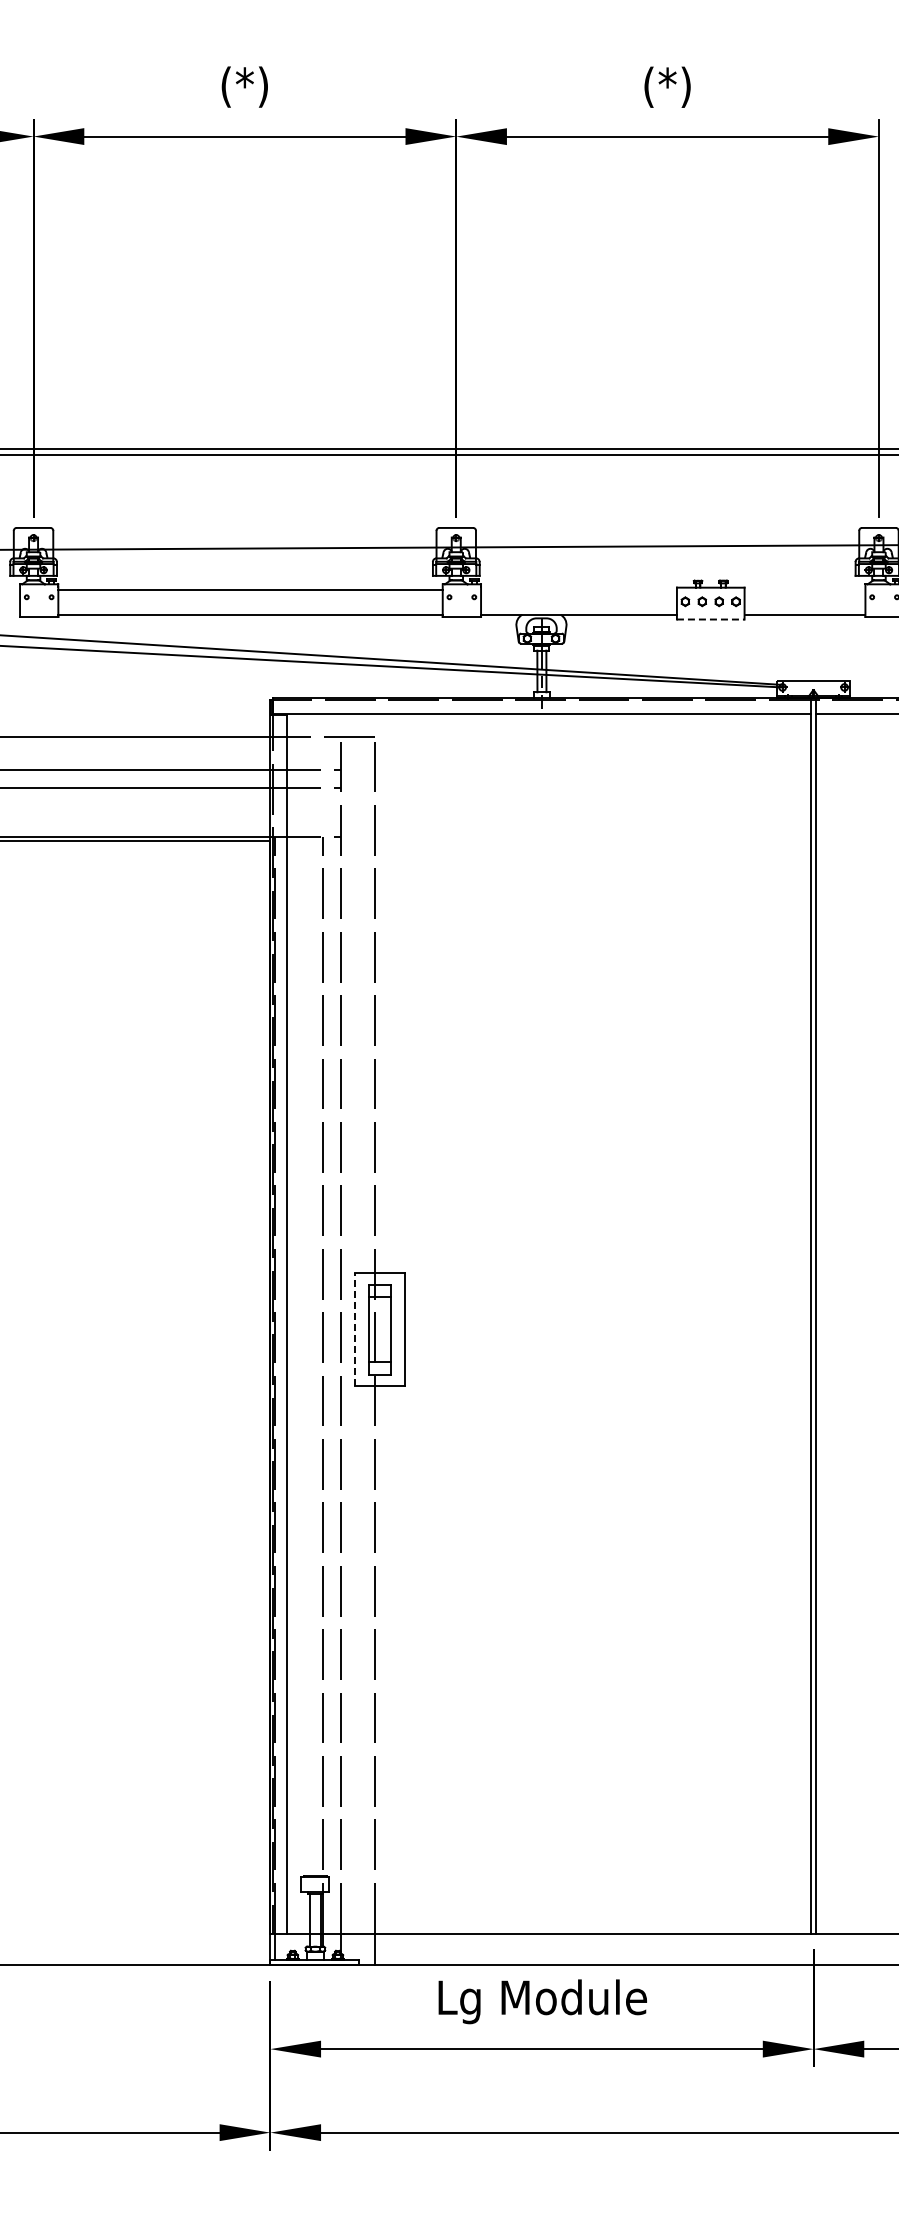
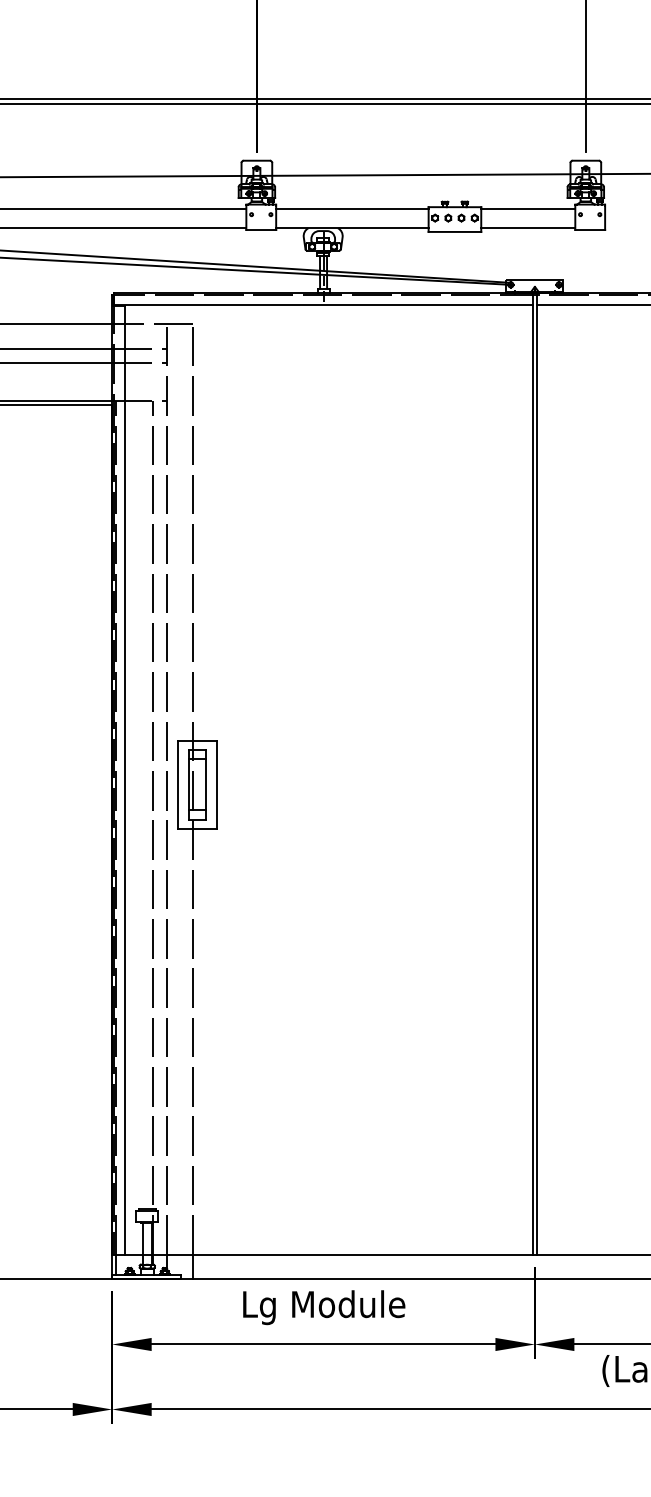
line: (578, 590) -> (352, 209), added
line: (804, 590) -> (527, 209), added
line: (710, 619) -> (454, 231), dashed -> solid
line: (354, 1329) -> (177, 784), dashed -> solid

